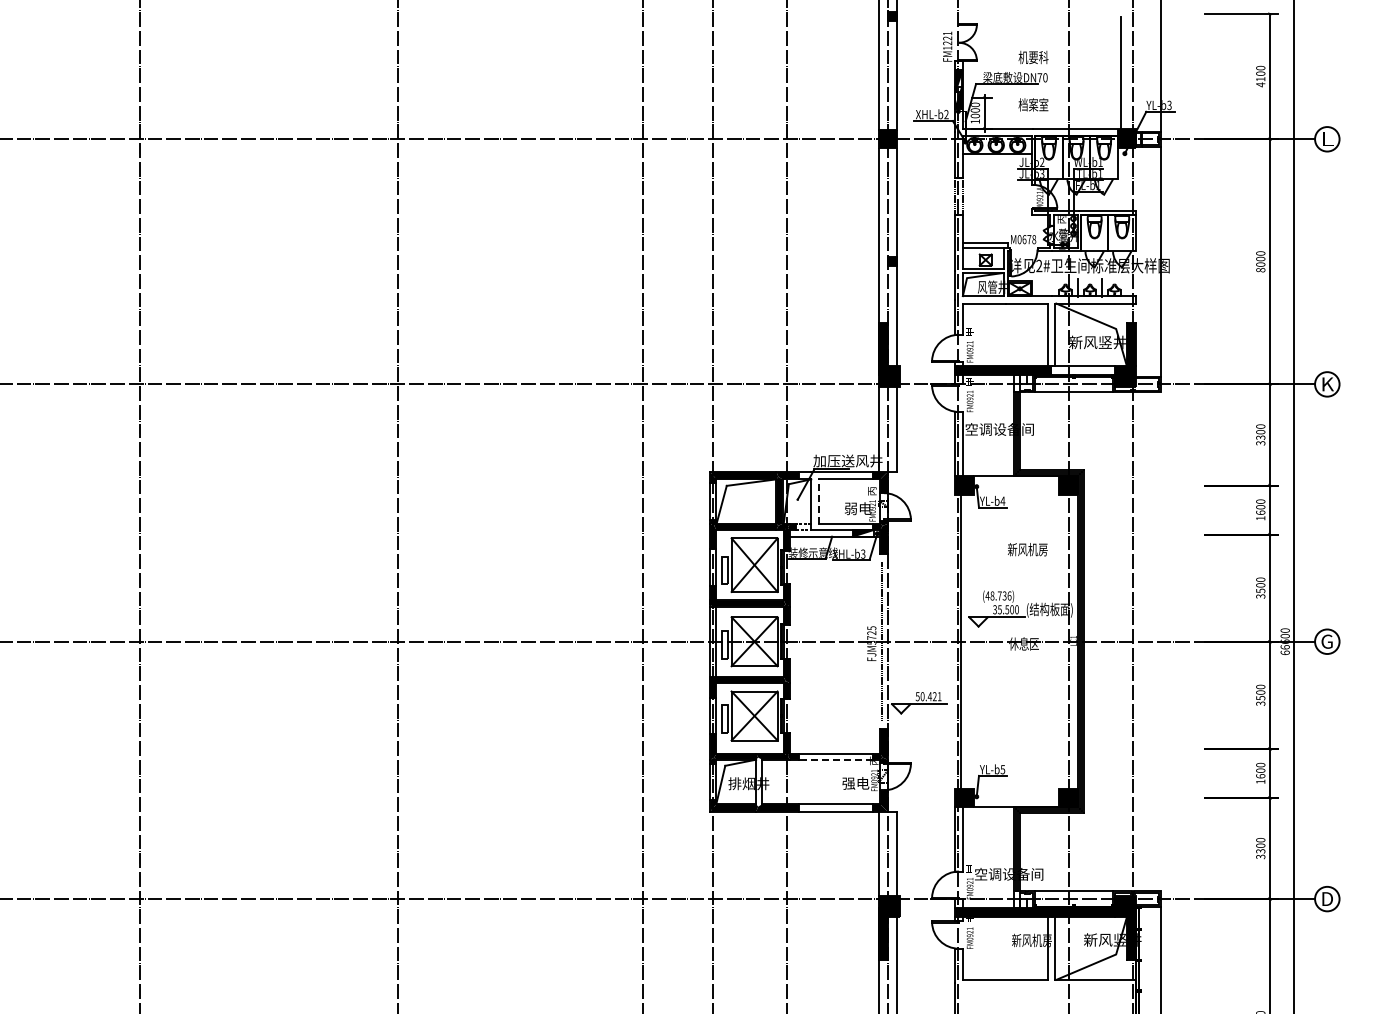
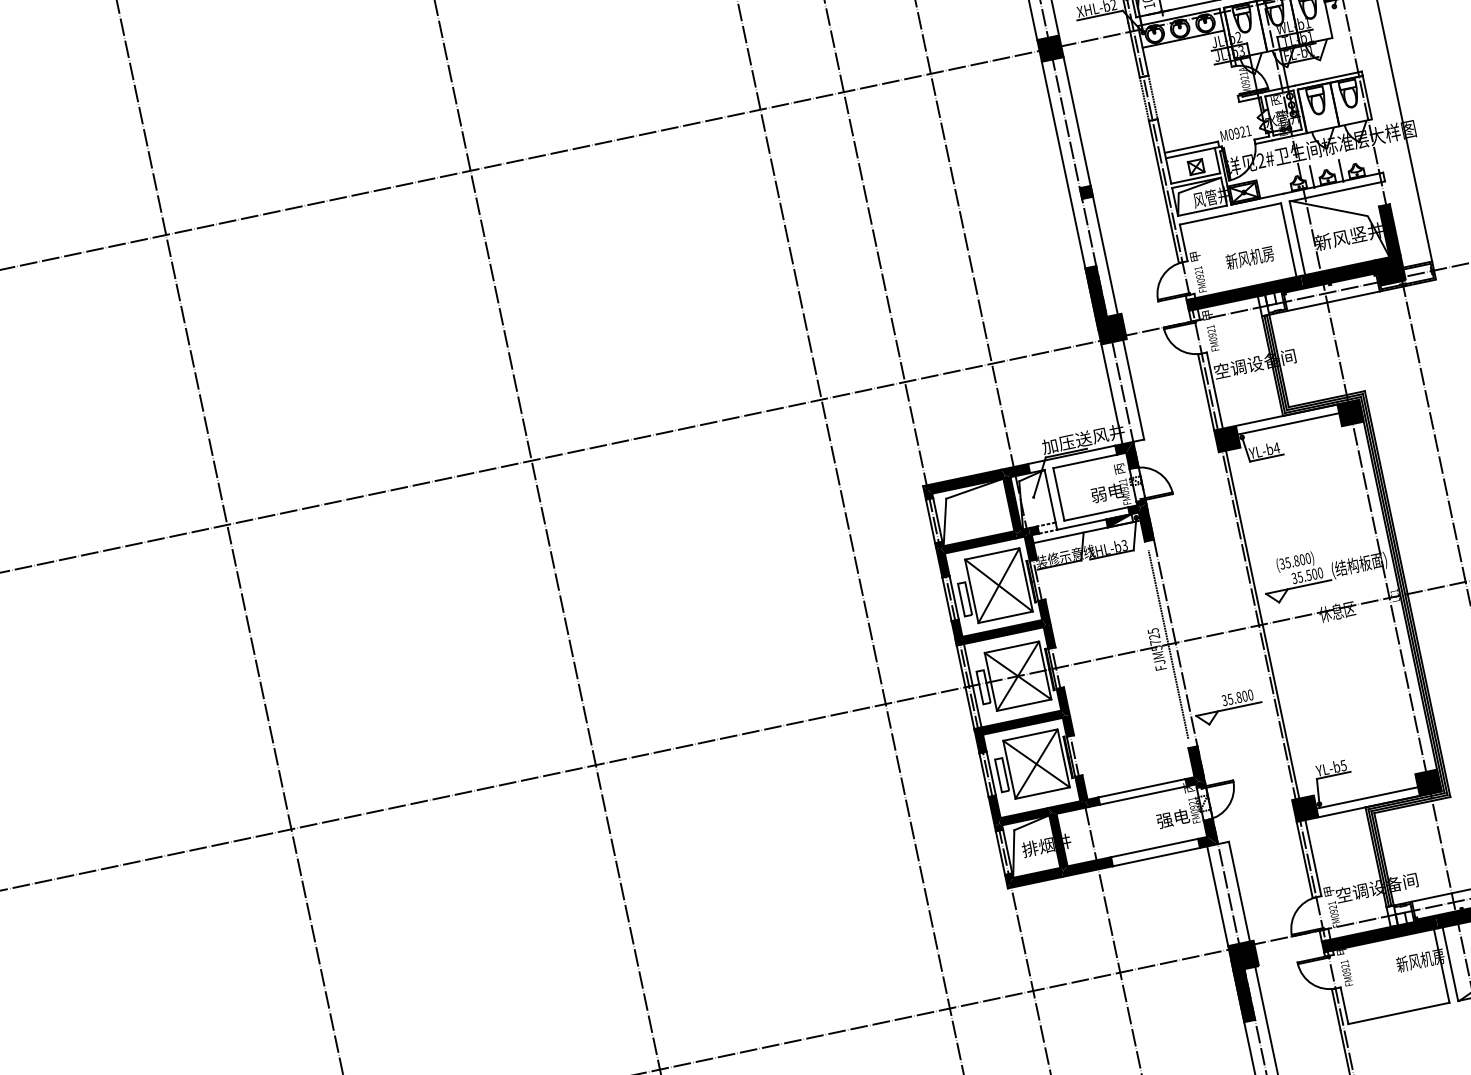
text: (1029, 239) -> (1242, 131), M0678 -> M0921
fill: (1082, 370) -> (1338, 273), added
line: (1016, 483) -> (1288, 423), added
line: (818, 501) -> (1058, 494), dashed -> solid
text: (1027, 549) -> (1249, 257), moved
text: (998, 595) -> (1295, 560), (48.736) -> (35.800)
text: (928, 696) -> (1237, 697), 50.421 -> 35.800
line: (835, 759) -> (1143, 795), dashed -> solid
fill: (759, 781) -> (1058, 840), added
line: (1016, 799) -> (1367, 797), added

